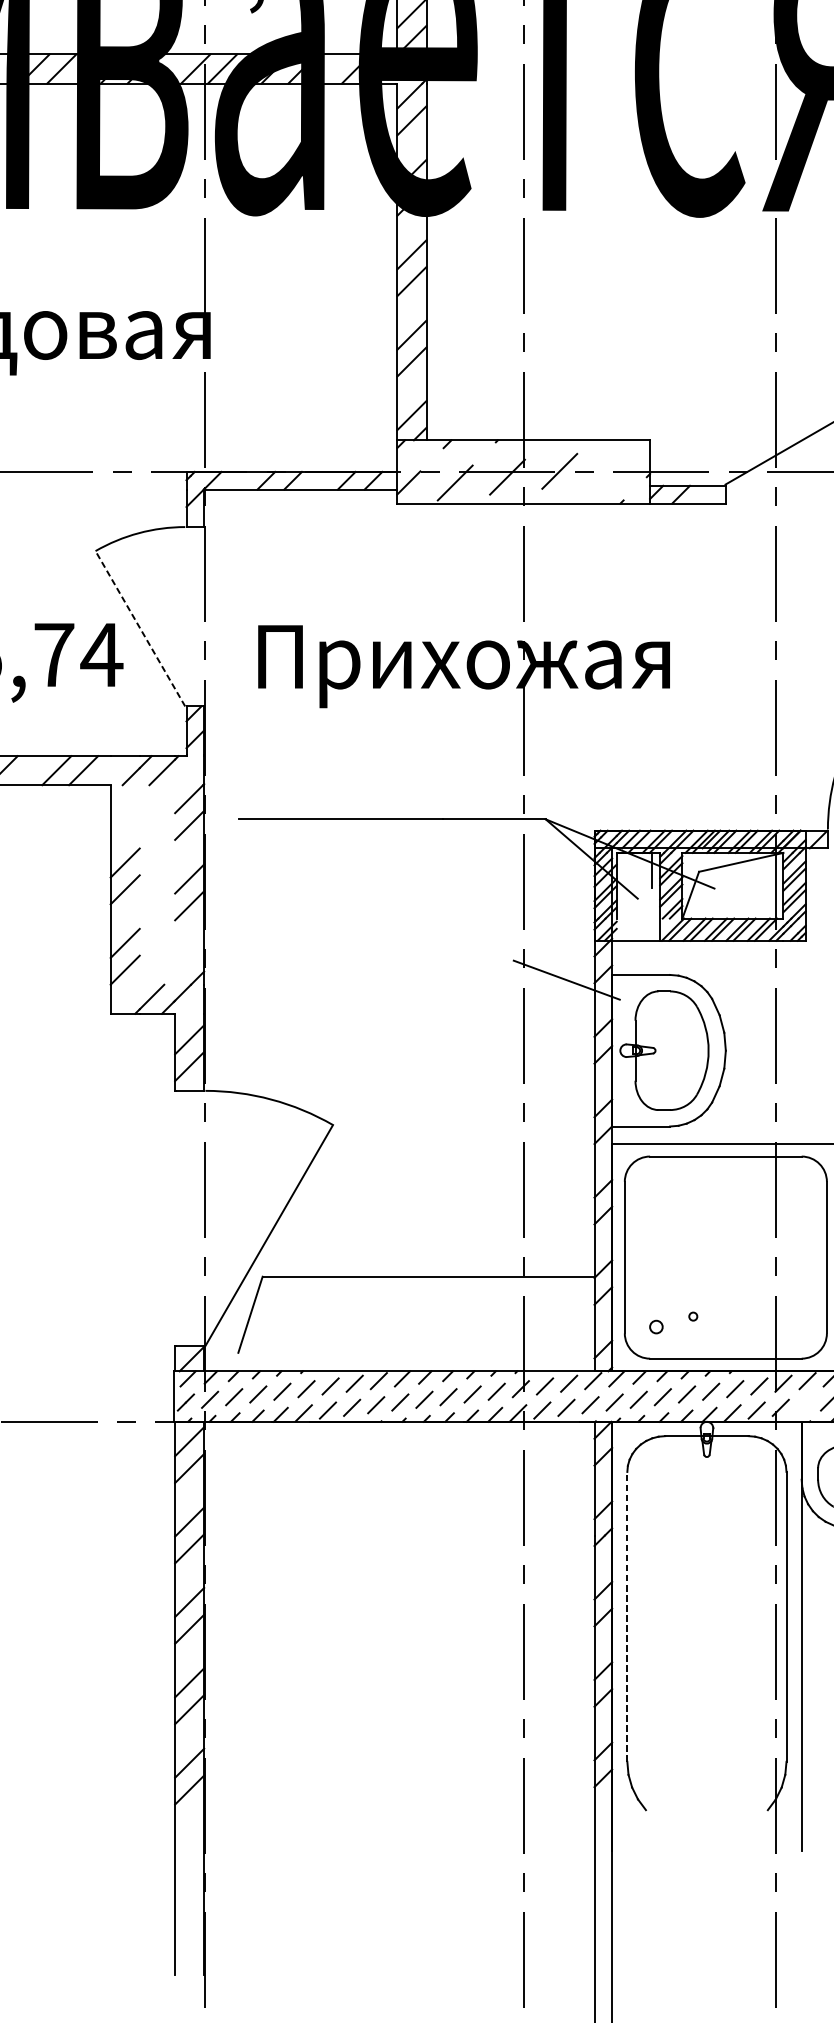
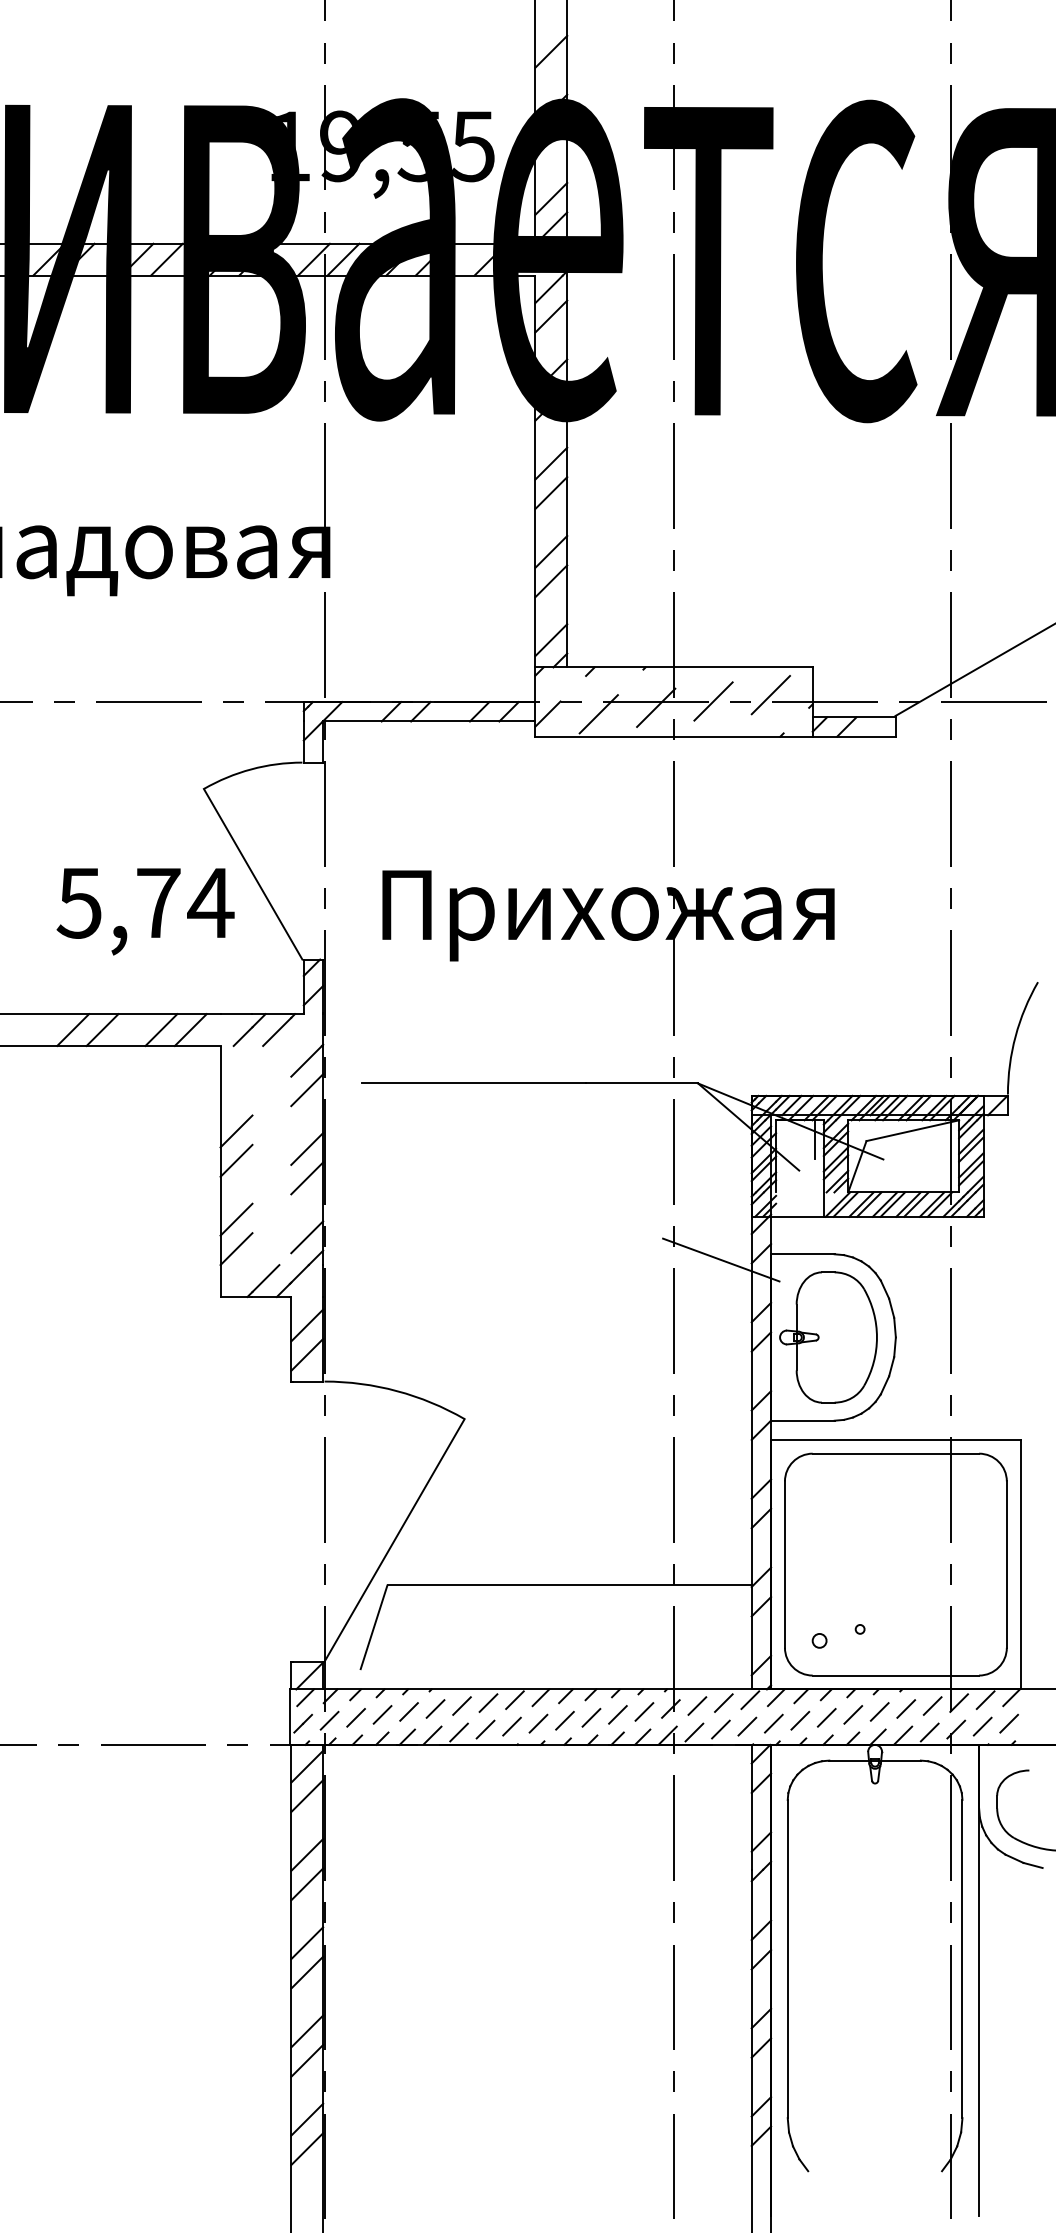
line: (611, 465) -> (770, 694), added
line: (139, 628) -> (252, 873), dashed -> solid
line: (189, 959) -> (307, 1237), added
line: (804, 1405) -> (982, 1726), added
line: (627, 1616) -> (787, 1958), dashed -> solid

